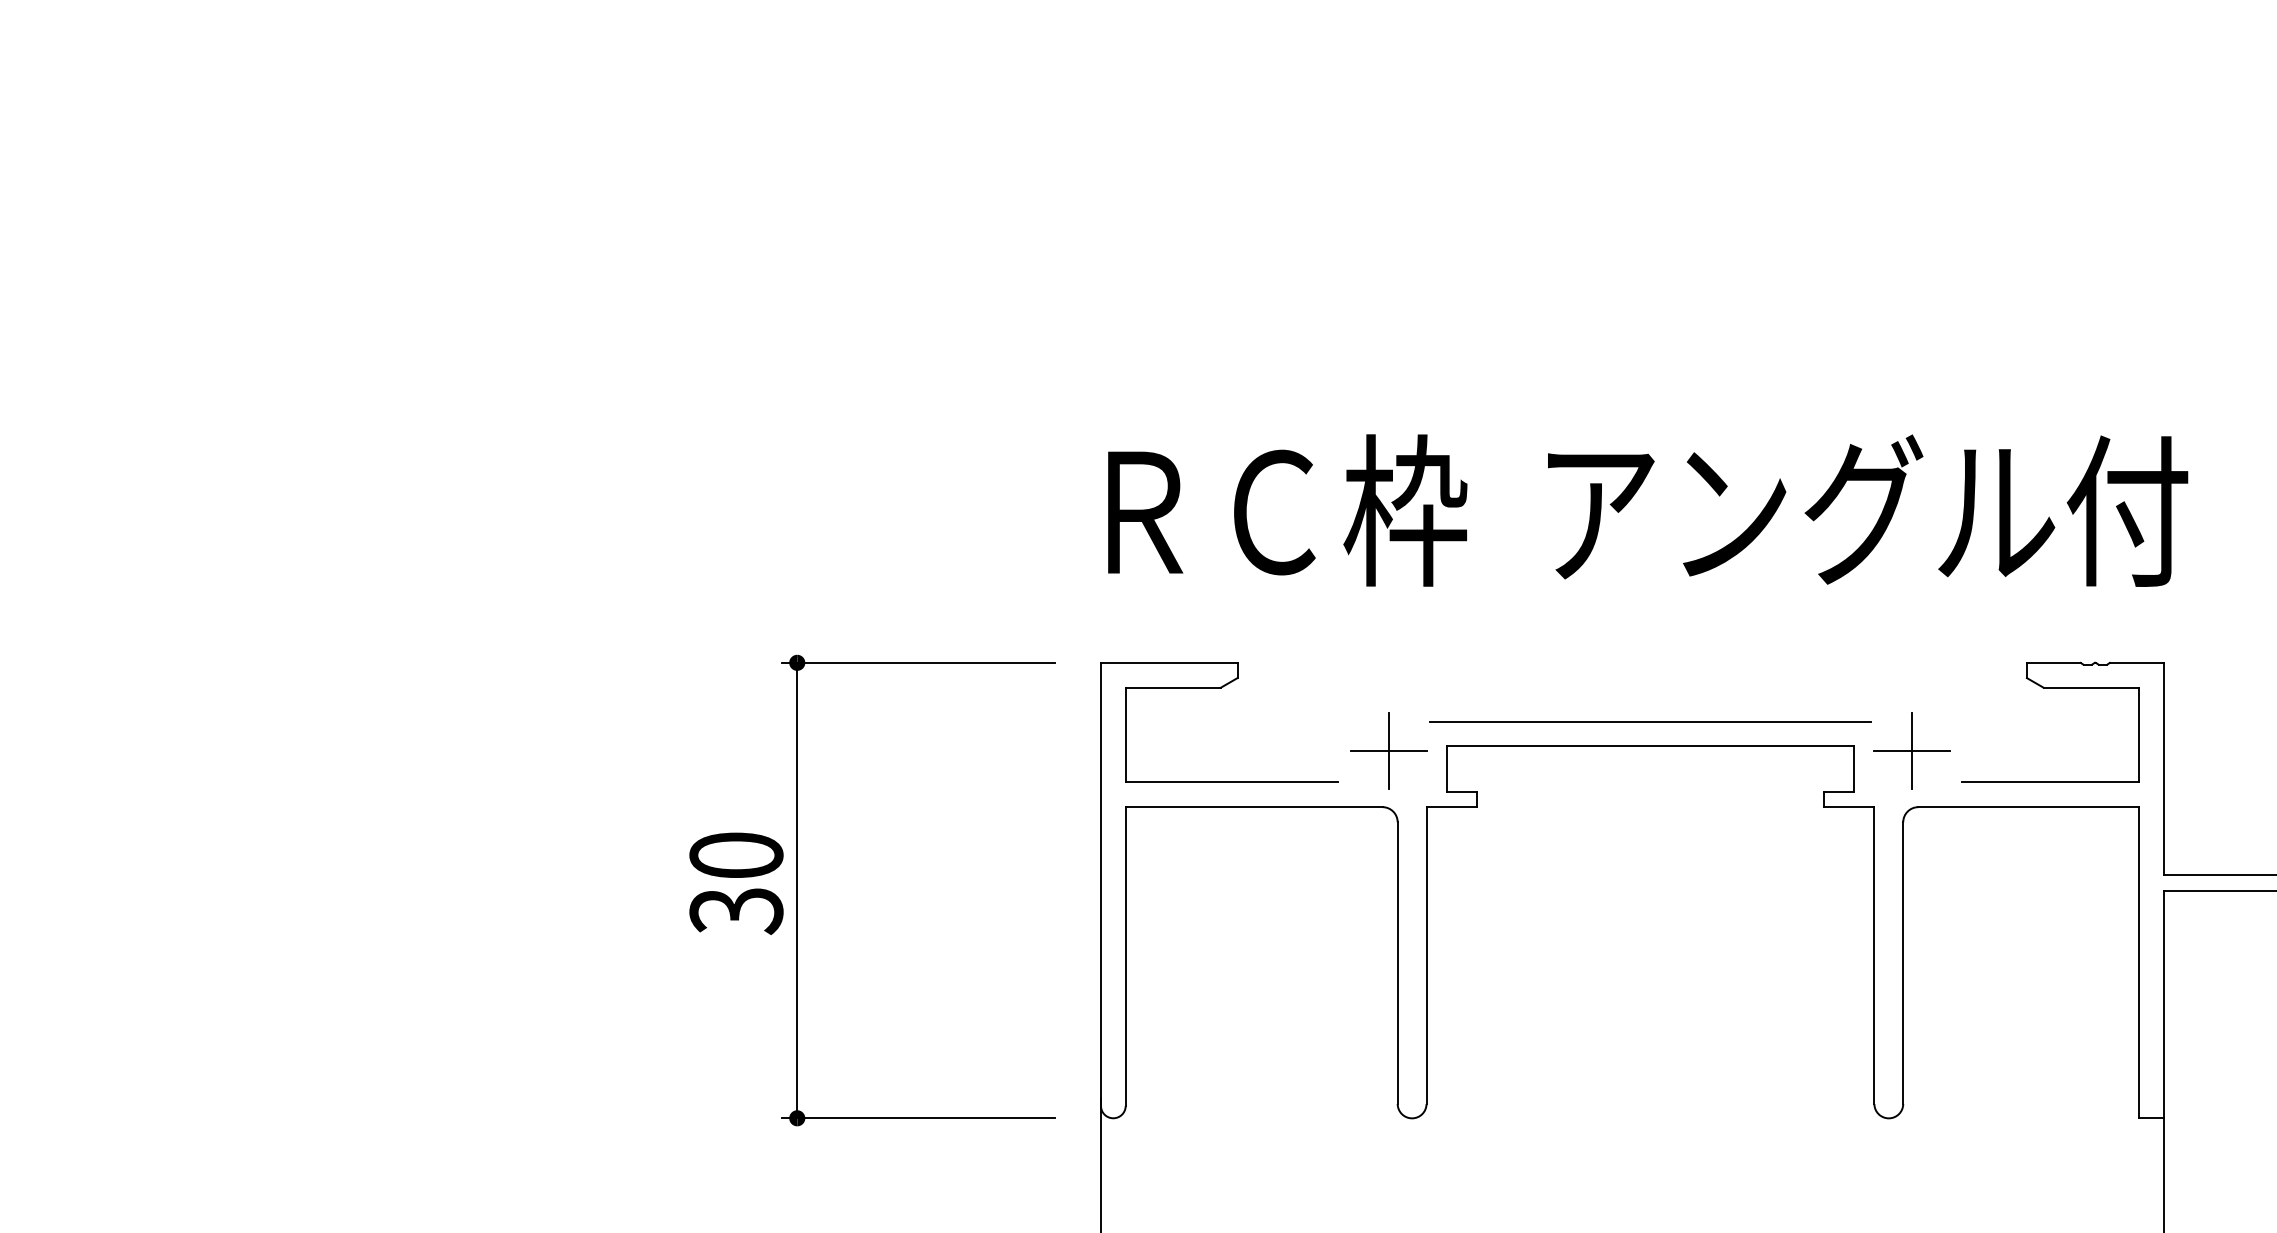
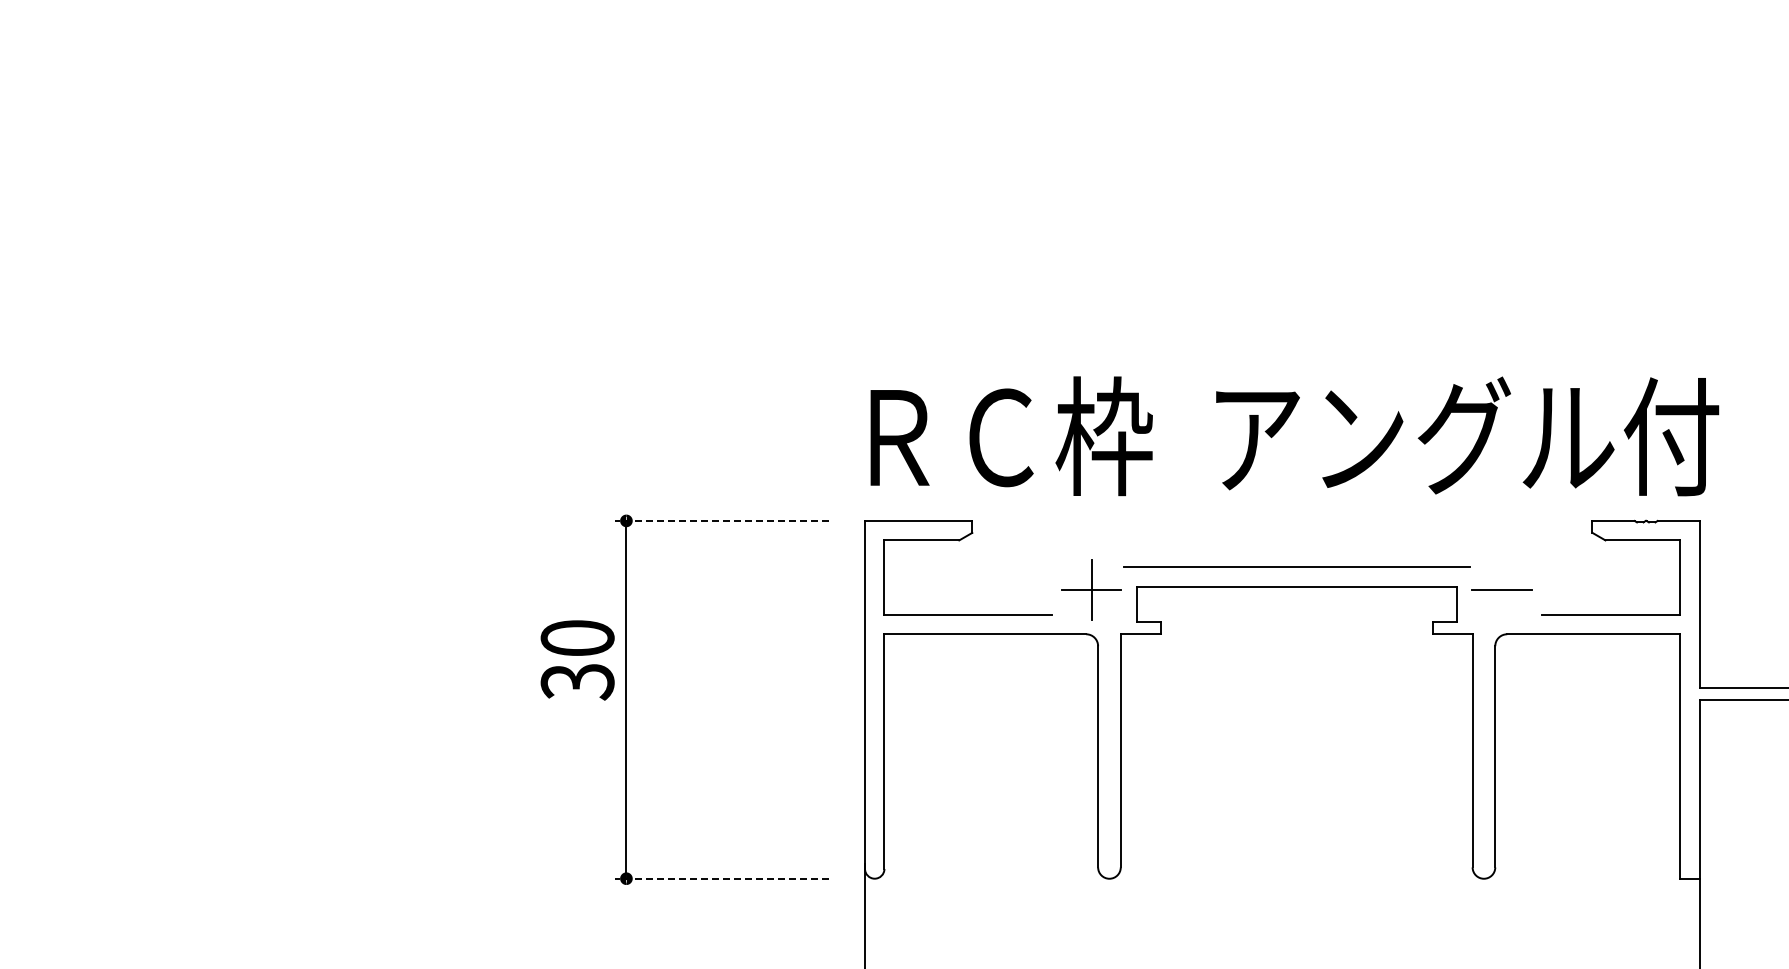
text: (1647, 510) -> (1294, 436), moved
line: (918, 662) -> (721, 520), solid -> dashed
line: (1911, 750) -> (1501, 589), removed
text: (736, 883) -> (577, 660), moved
line: (918, 1118) -> (721, 878), solid -> dashed

